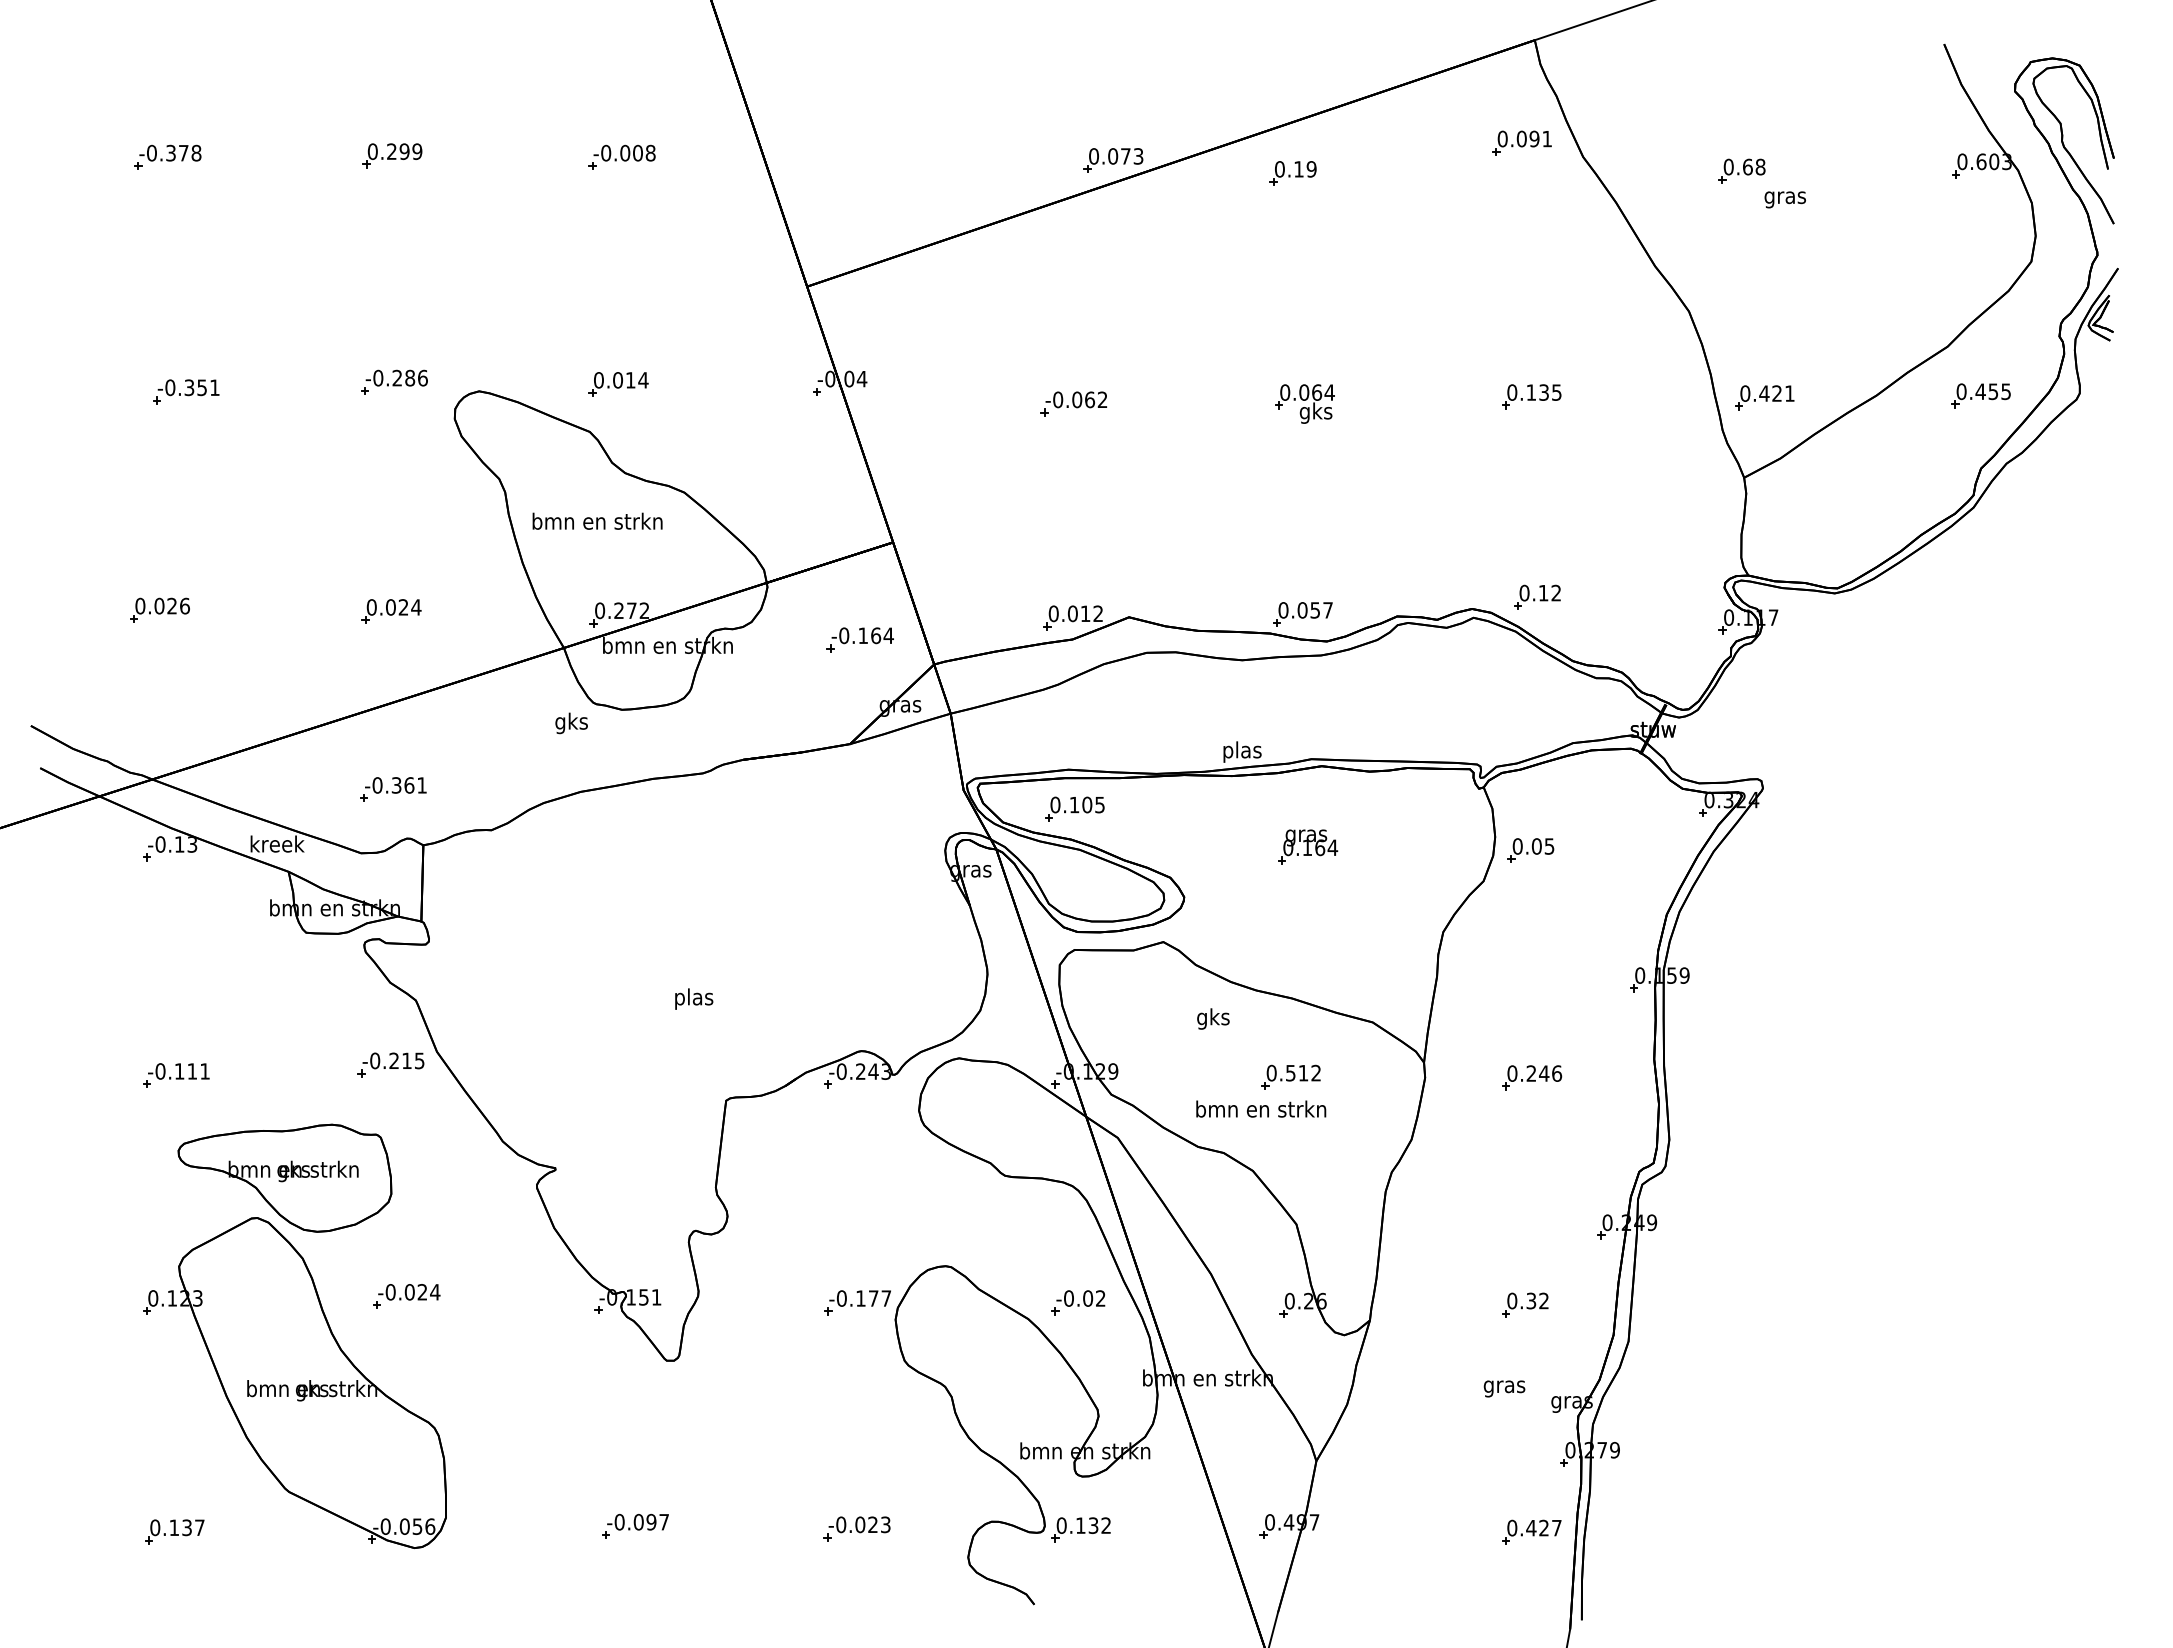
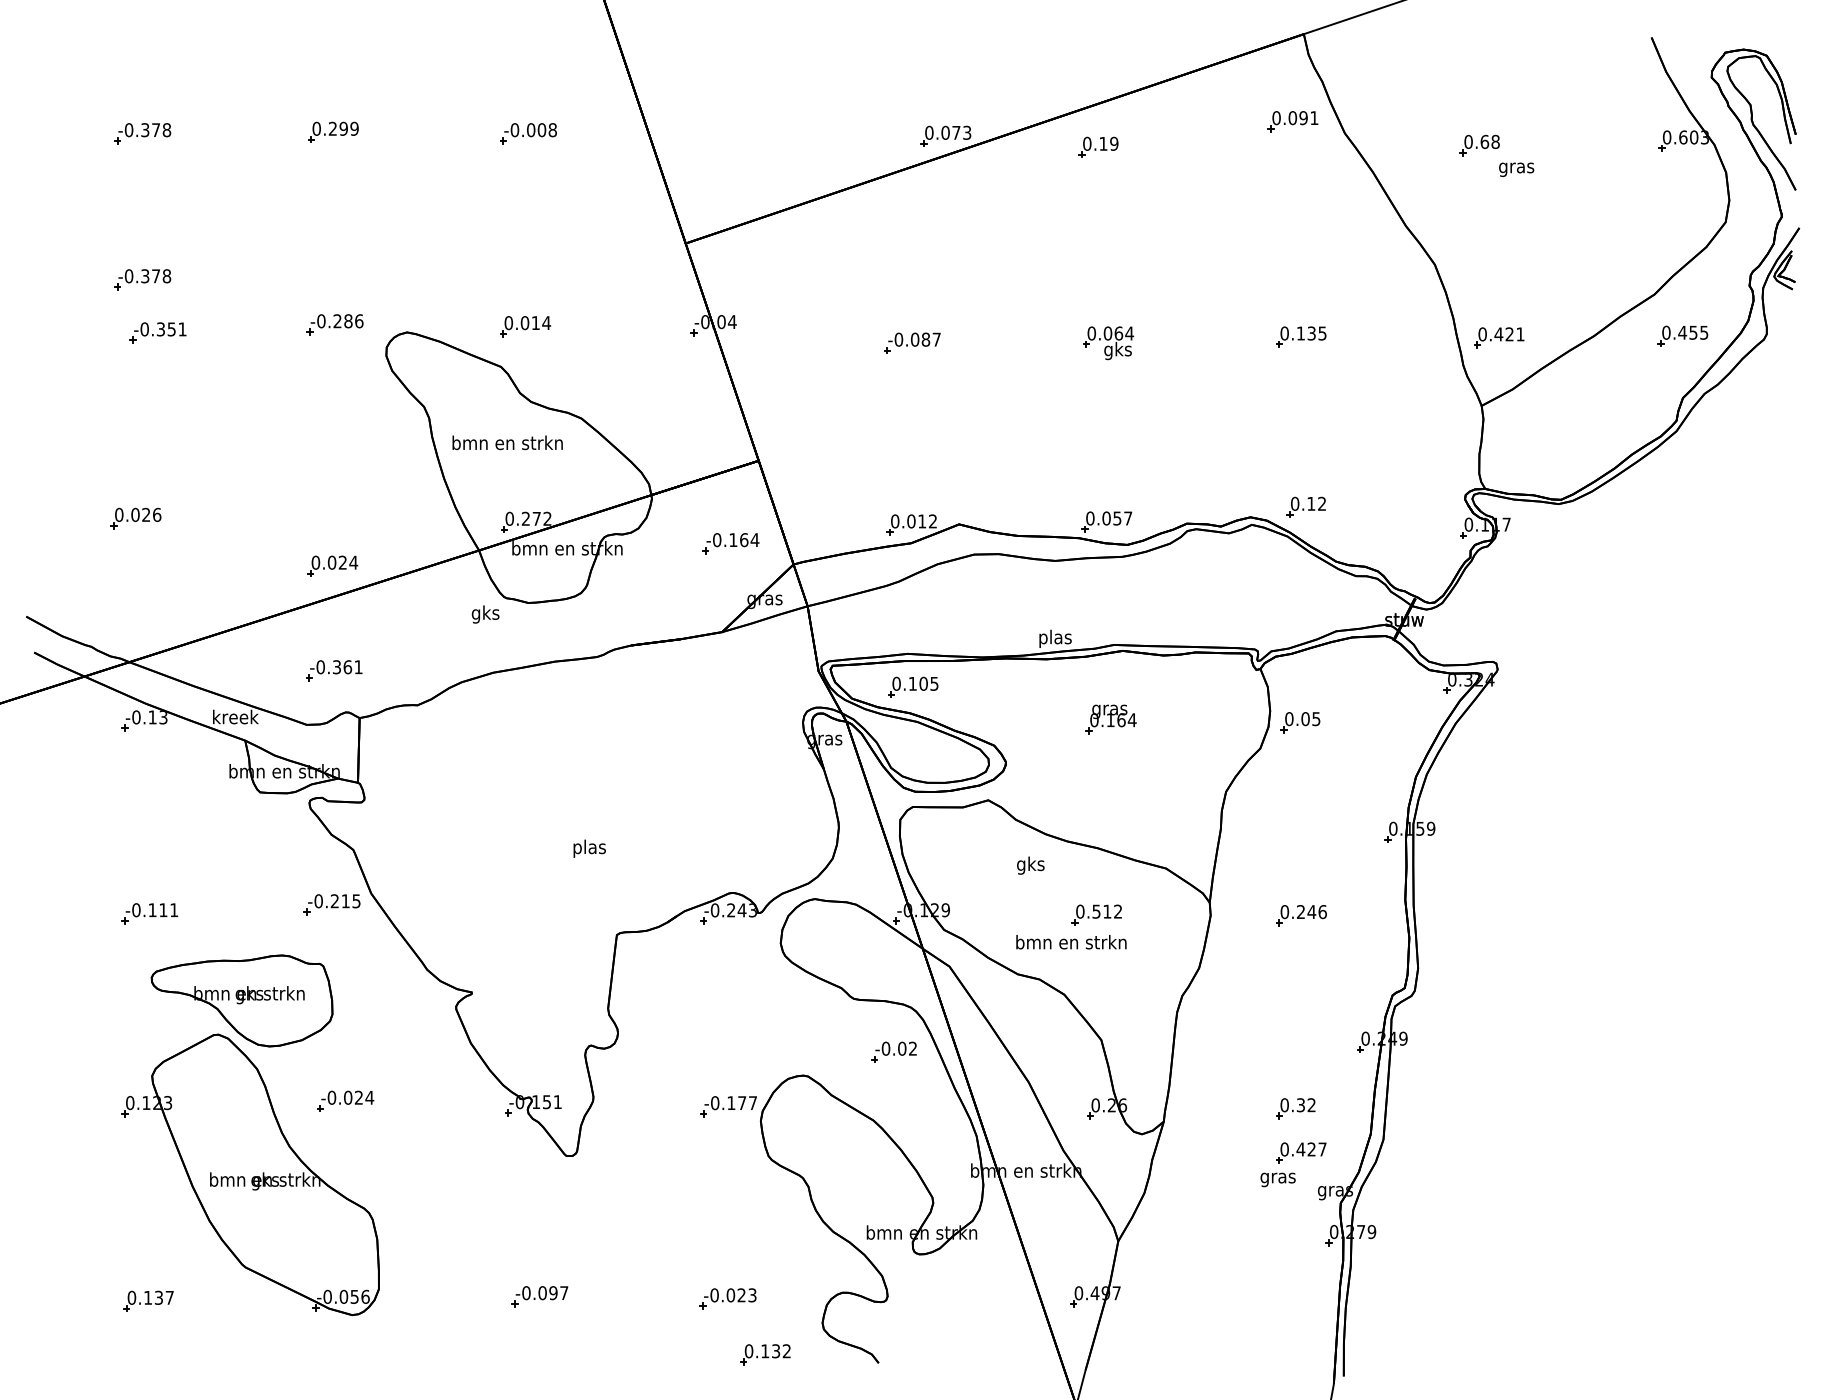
part: (167, 328) -> (142, 279), added
text: (1096, 399) -> (931, 339), -0.062 -> -0.087
part: (391, 611) -> (332, 566), moved
part: (1078, 1302) -> (894, 1052), moved
part: (1080, 1529) -> (764, 1354), moved
part: (1531, 1531) -> (1301, 1152), moved

